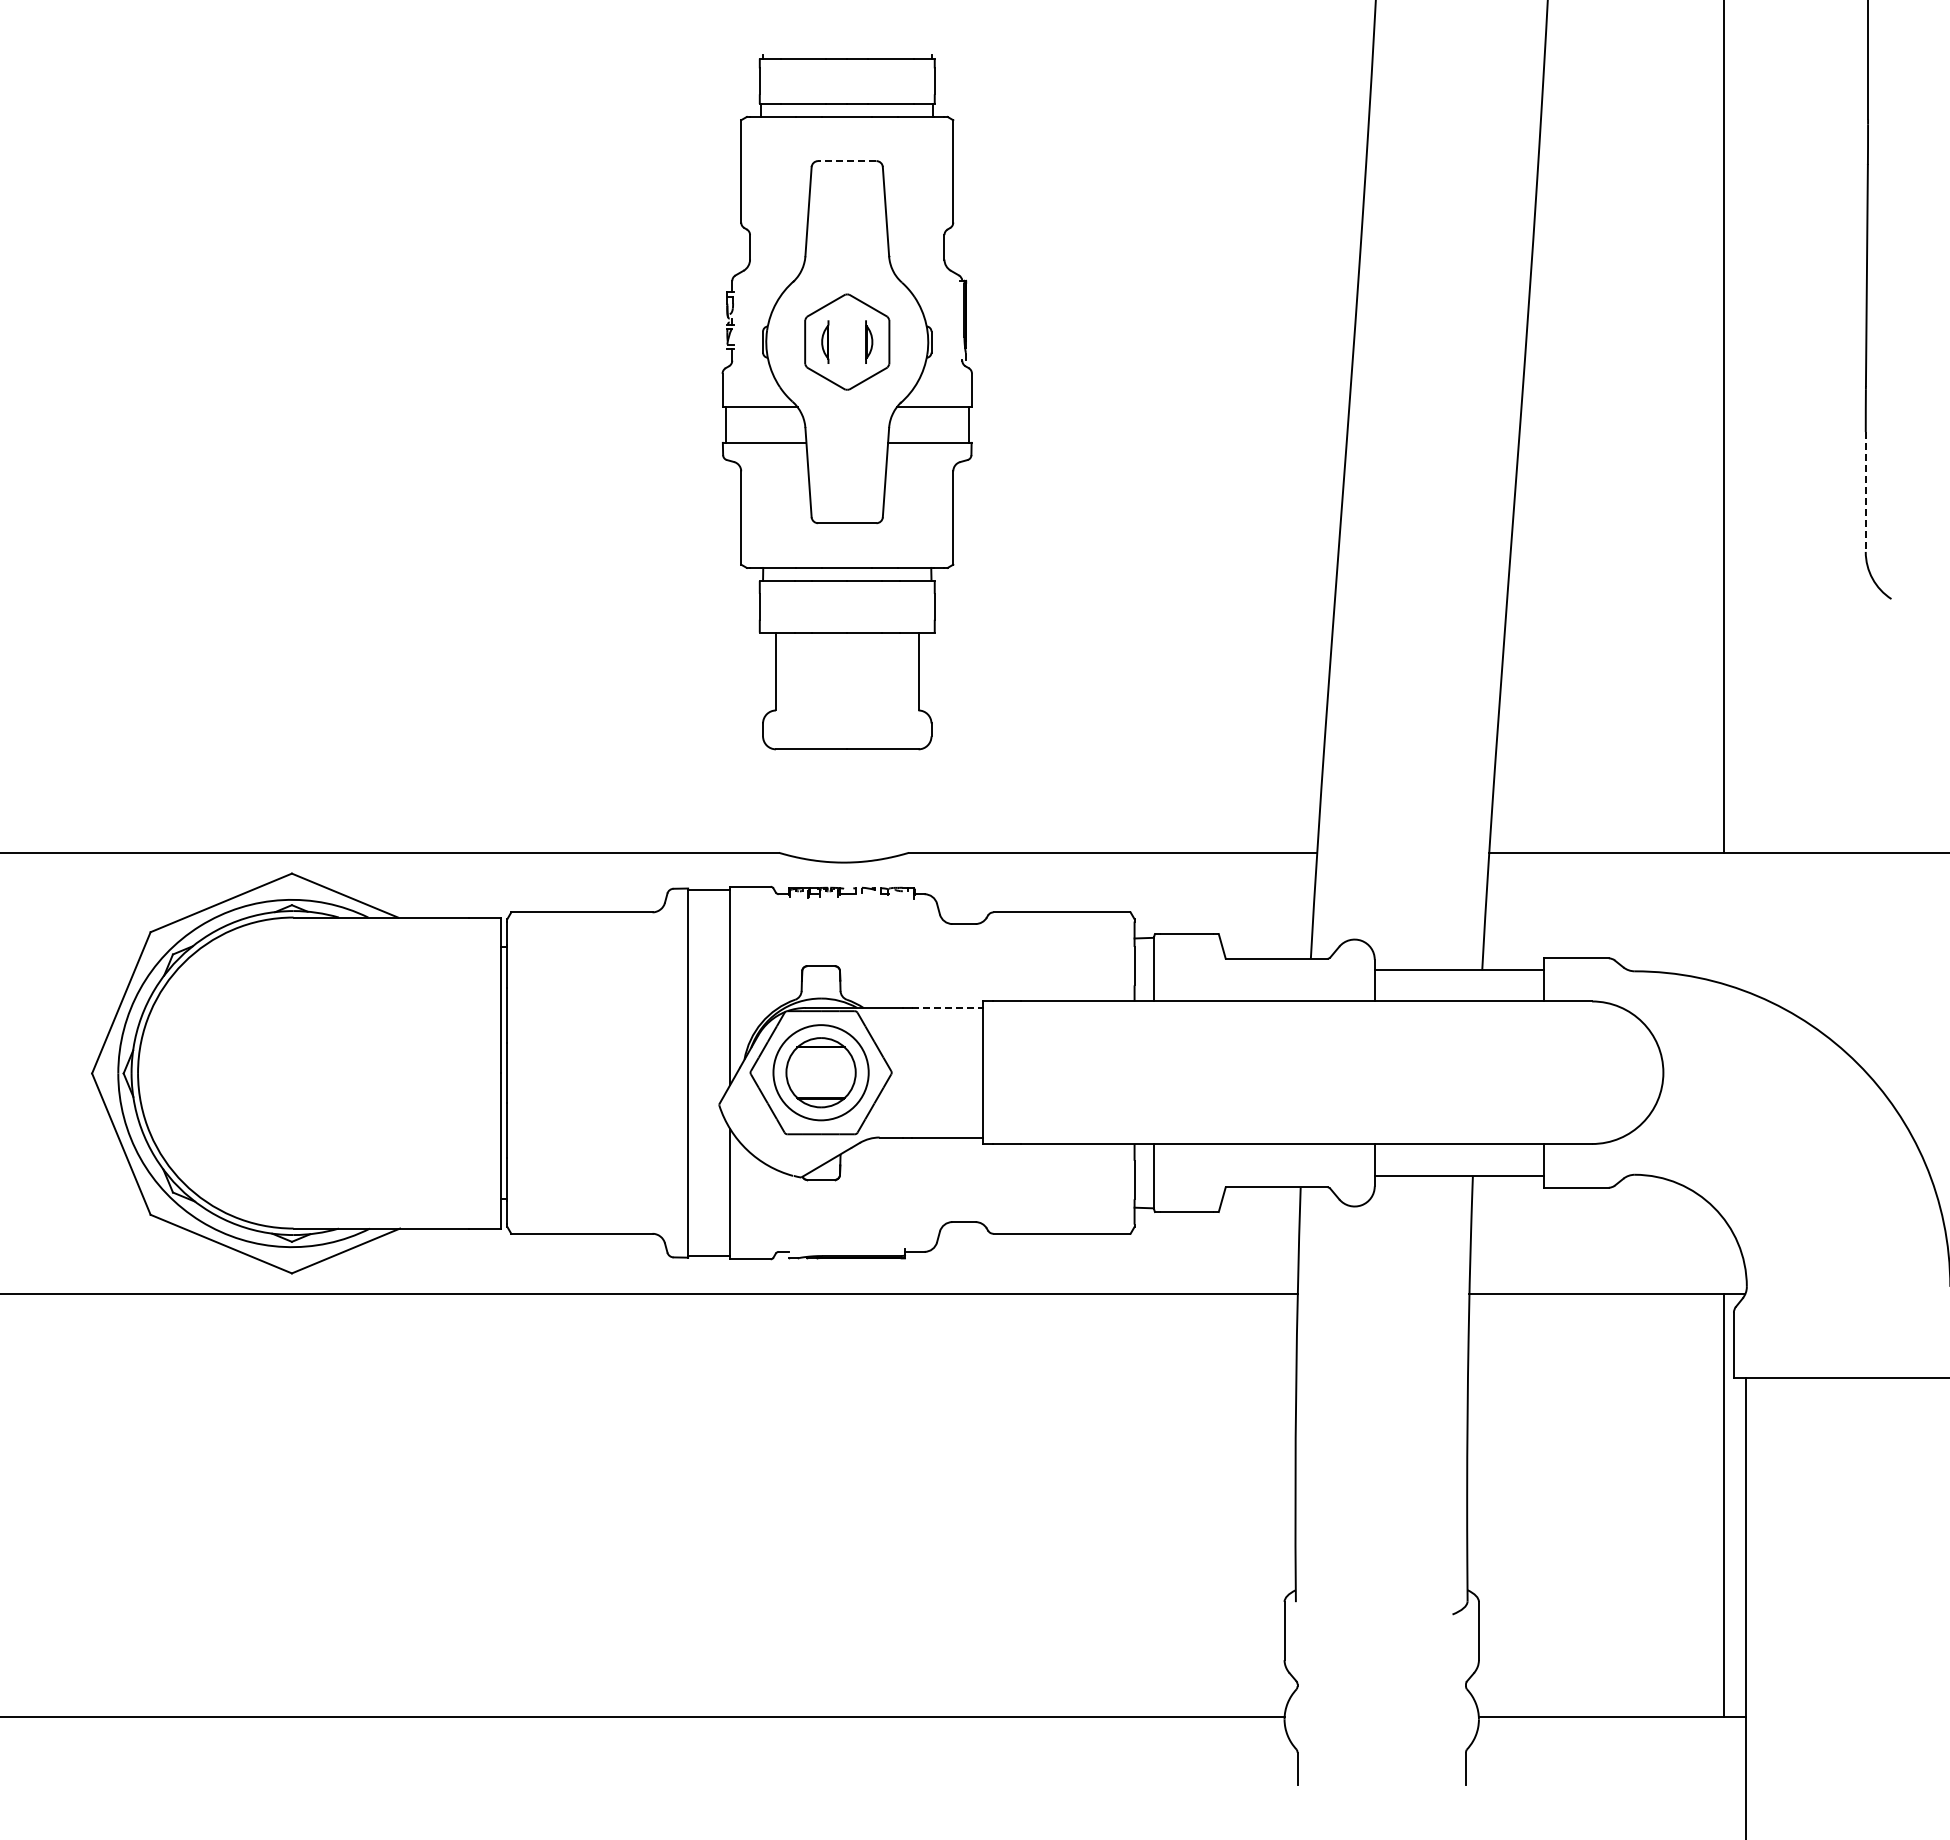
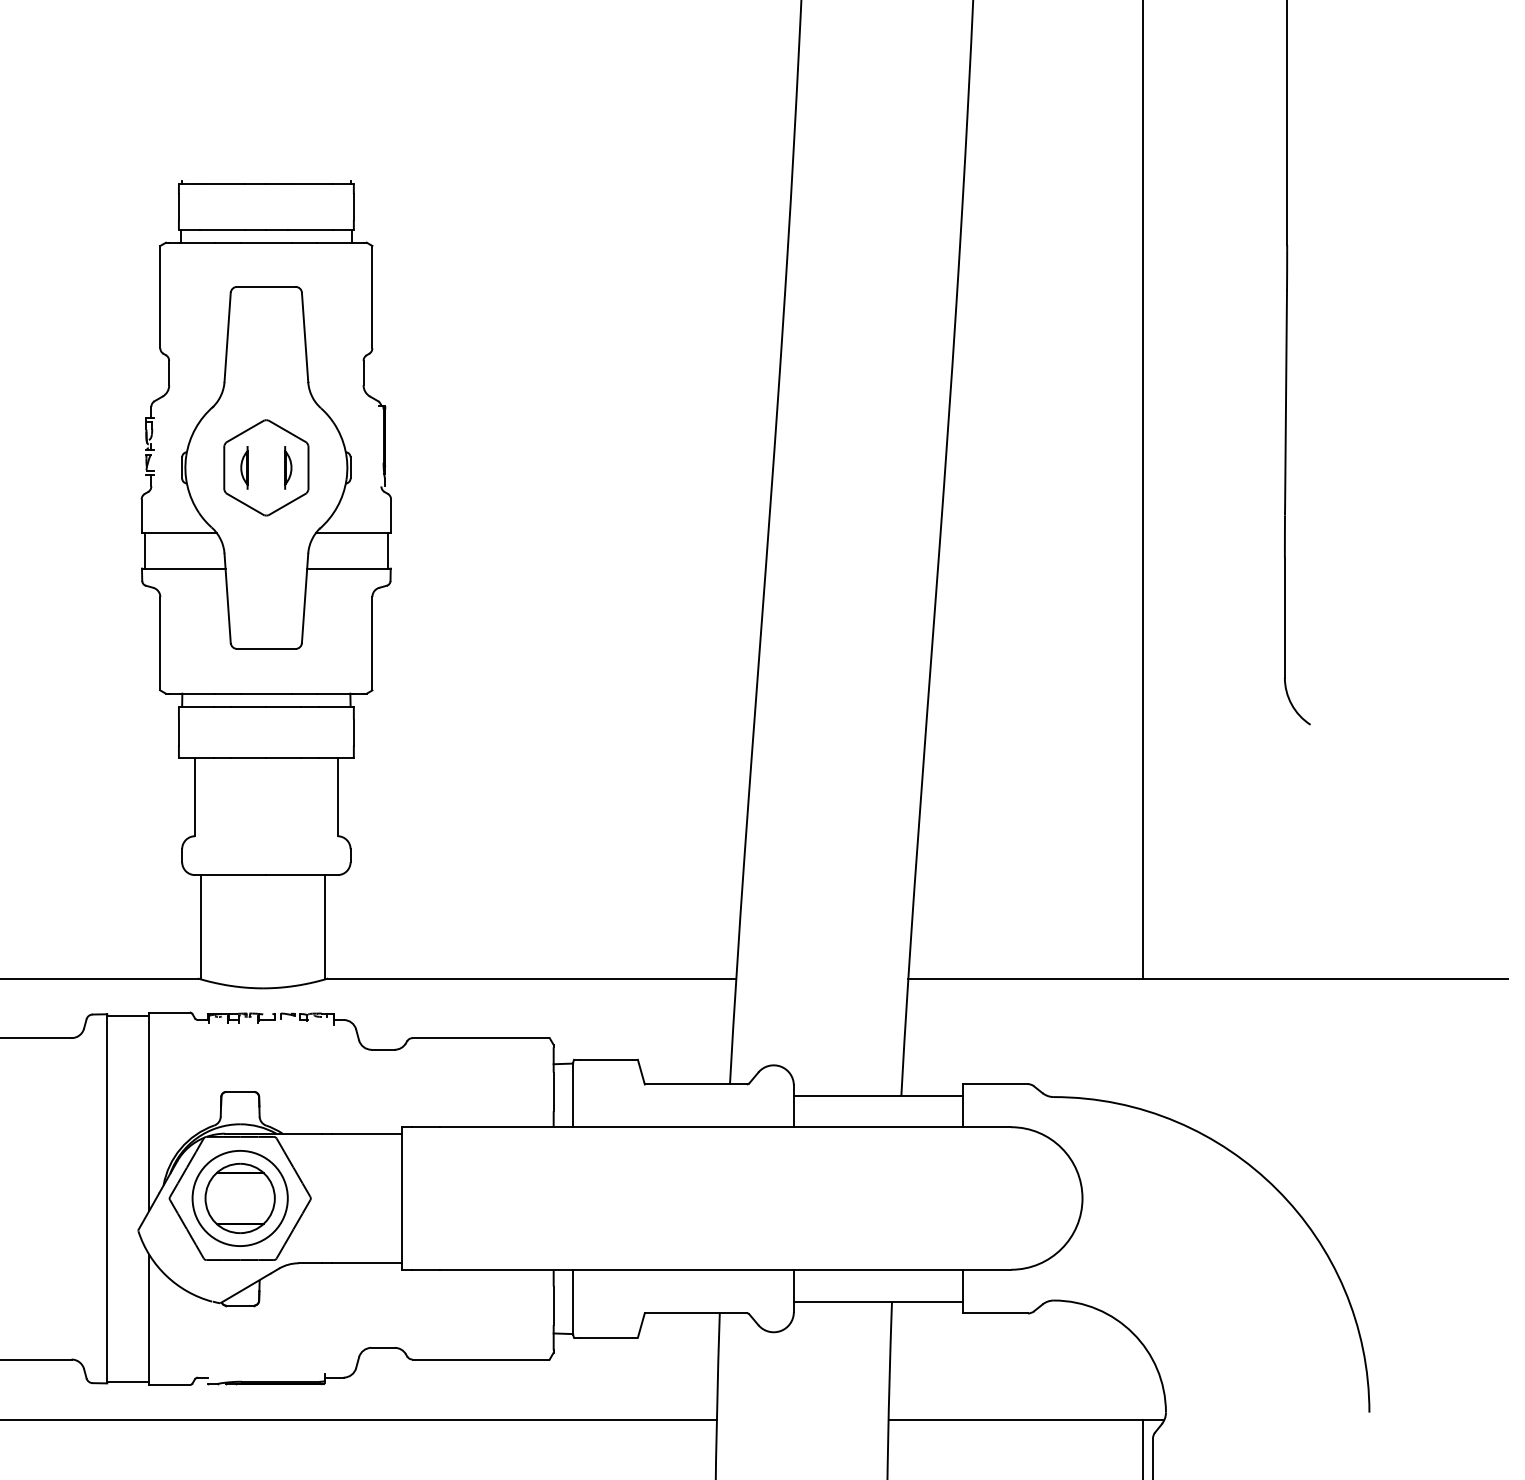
line: (846, 161) -> (265, 287), dashed -> solid
line: (1865, 492) -> (1284, 618), dashed -> solid
line: (782, 801) -> (201, 927), added
line: (905, 801) -> (324, 927), added
line: (948, 1007) -> (367, 1133), dashed -> solid

